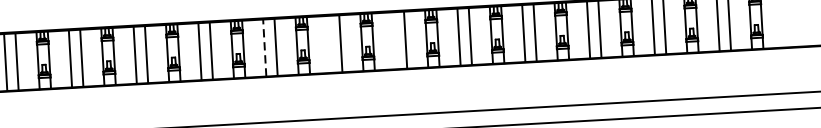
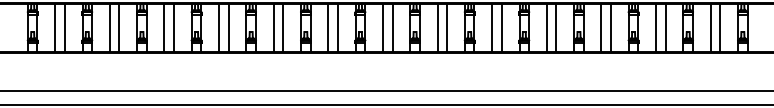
line: (394, 41) -> (437, 28), added
line: (328, 44) -> (382, 28), added
line: (264, 47) -> (328, 27), dashed -> solid

